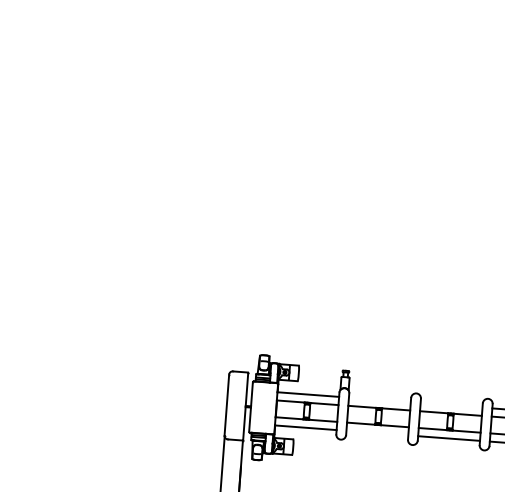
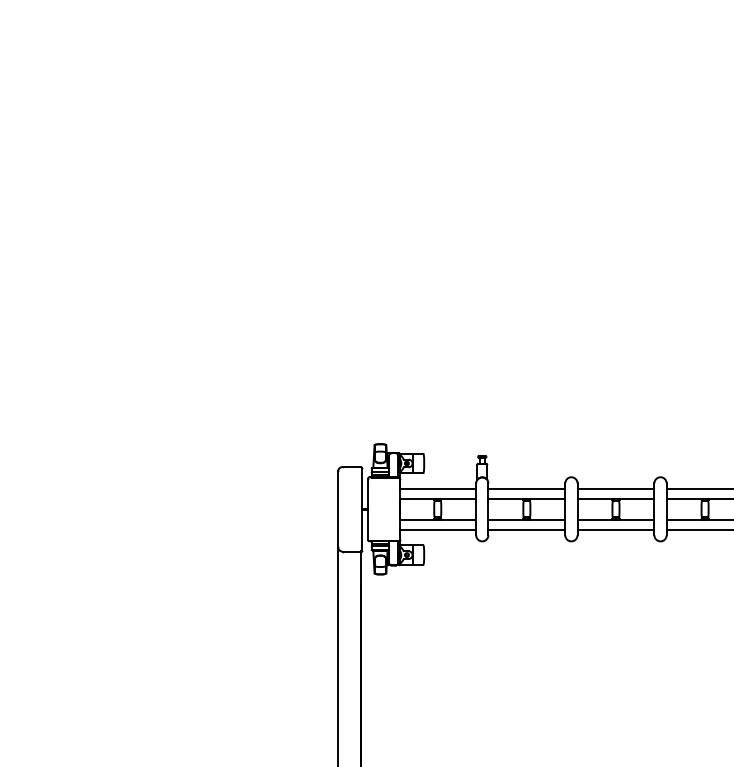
line: (379, 399) -> (526, 488), added
line: (451, 405) -> (615, 488), added
line: (377, 432) -> (526, 529), added

